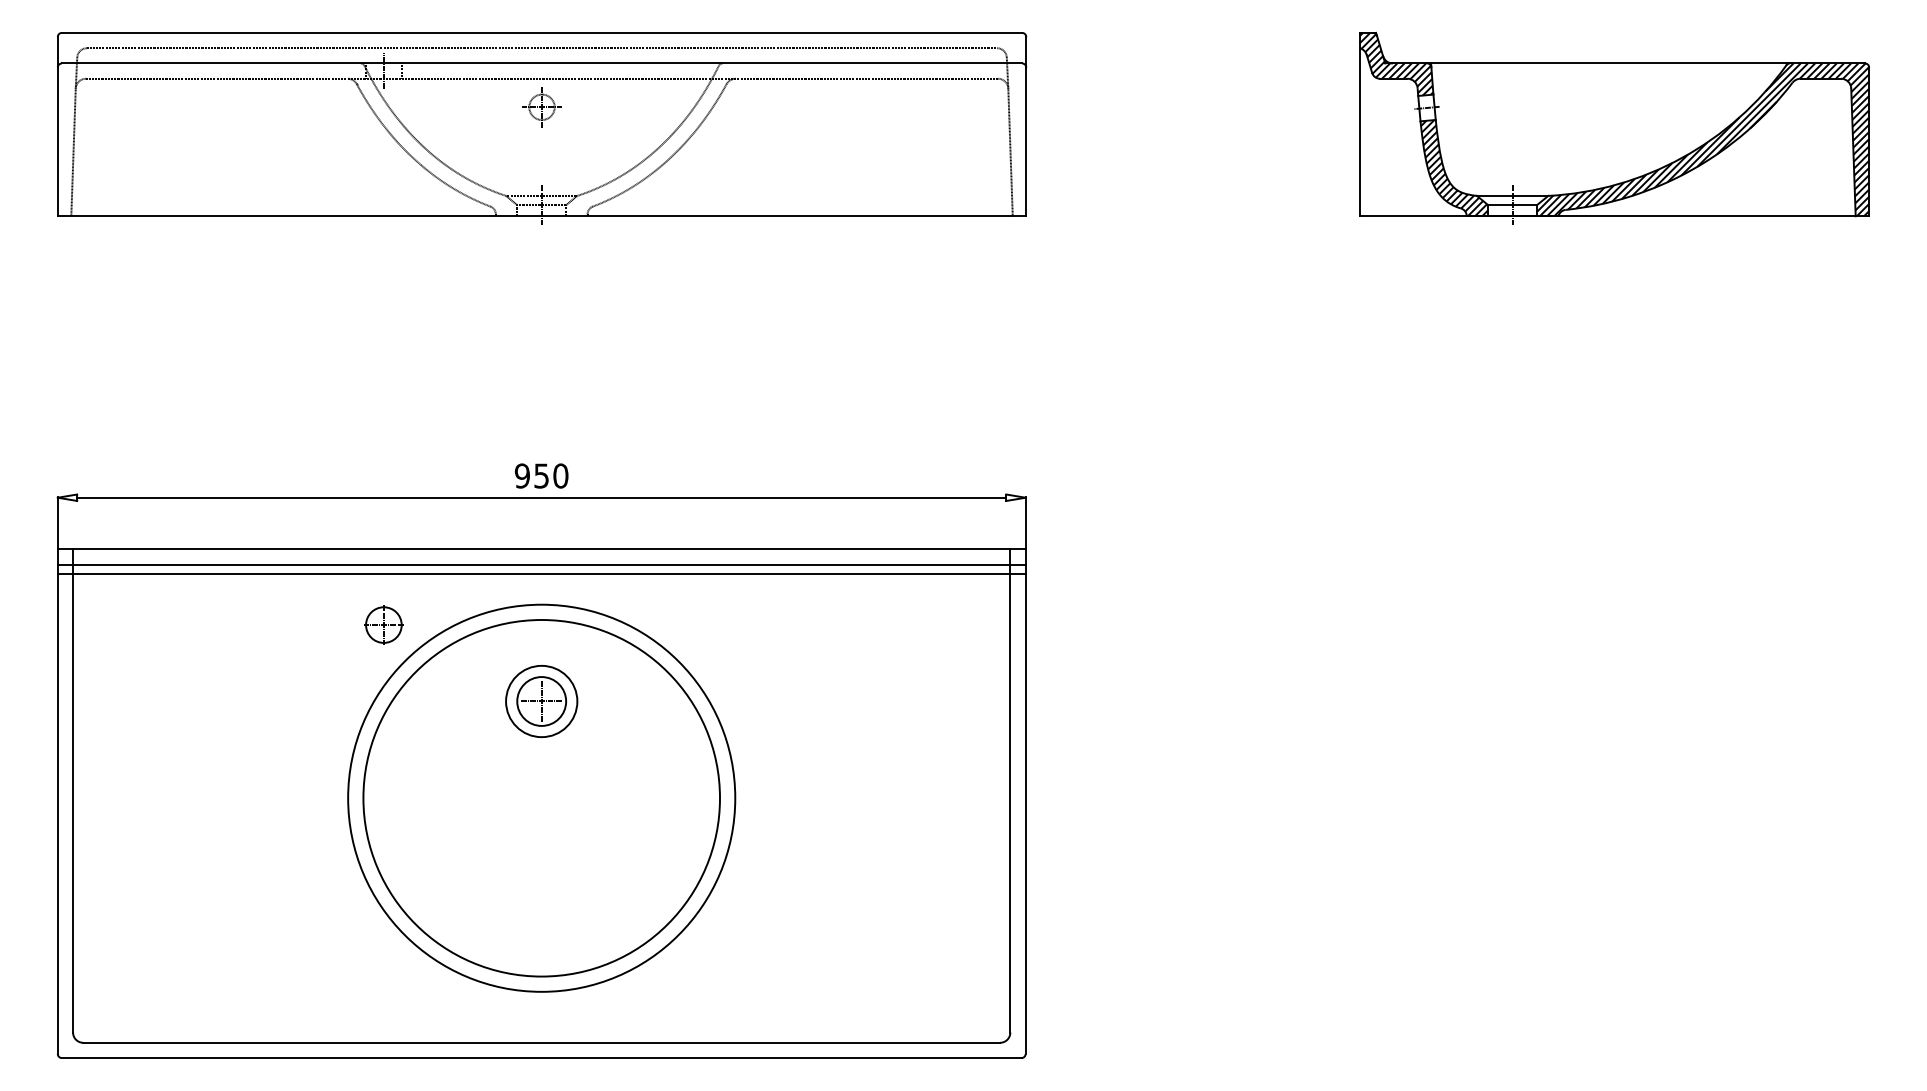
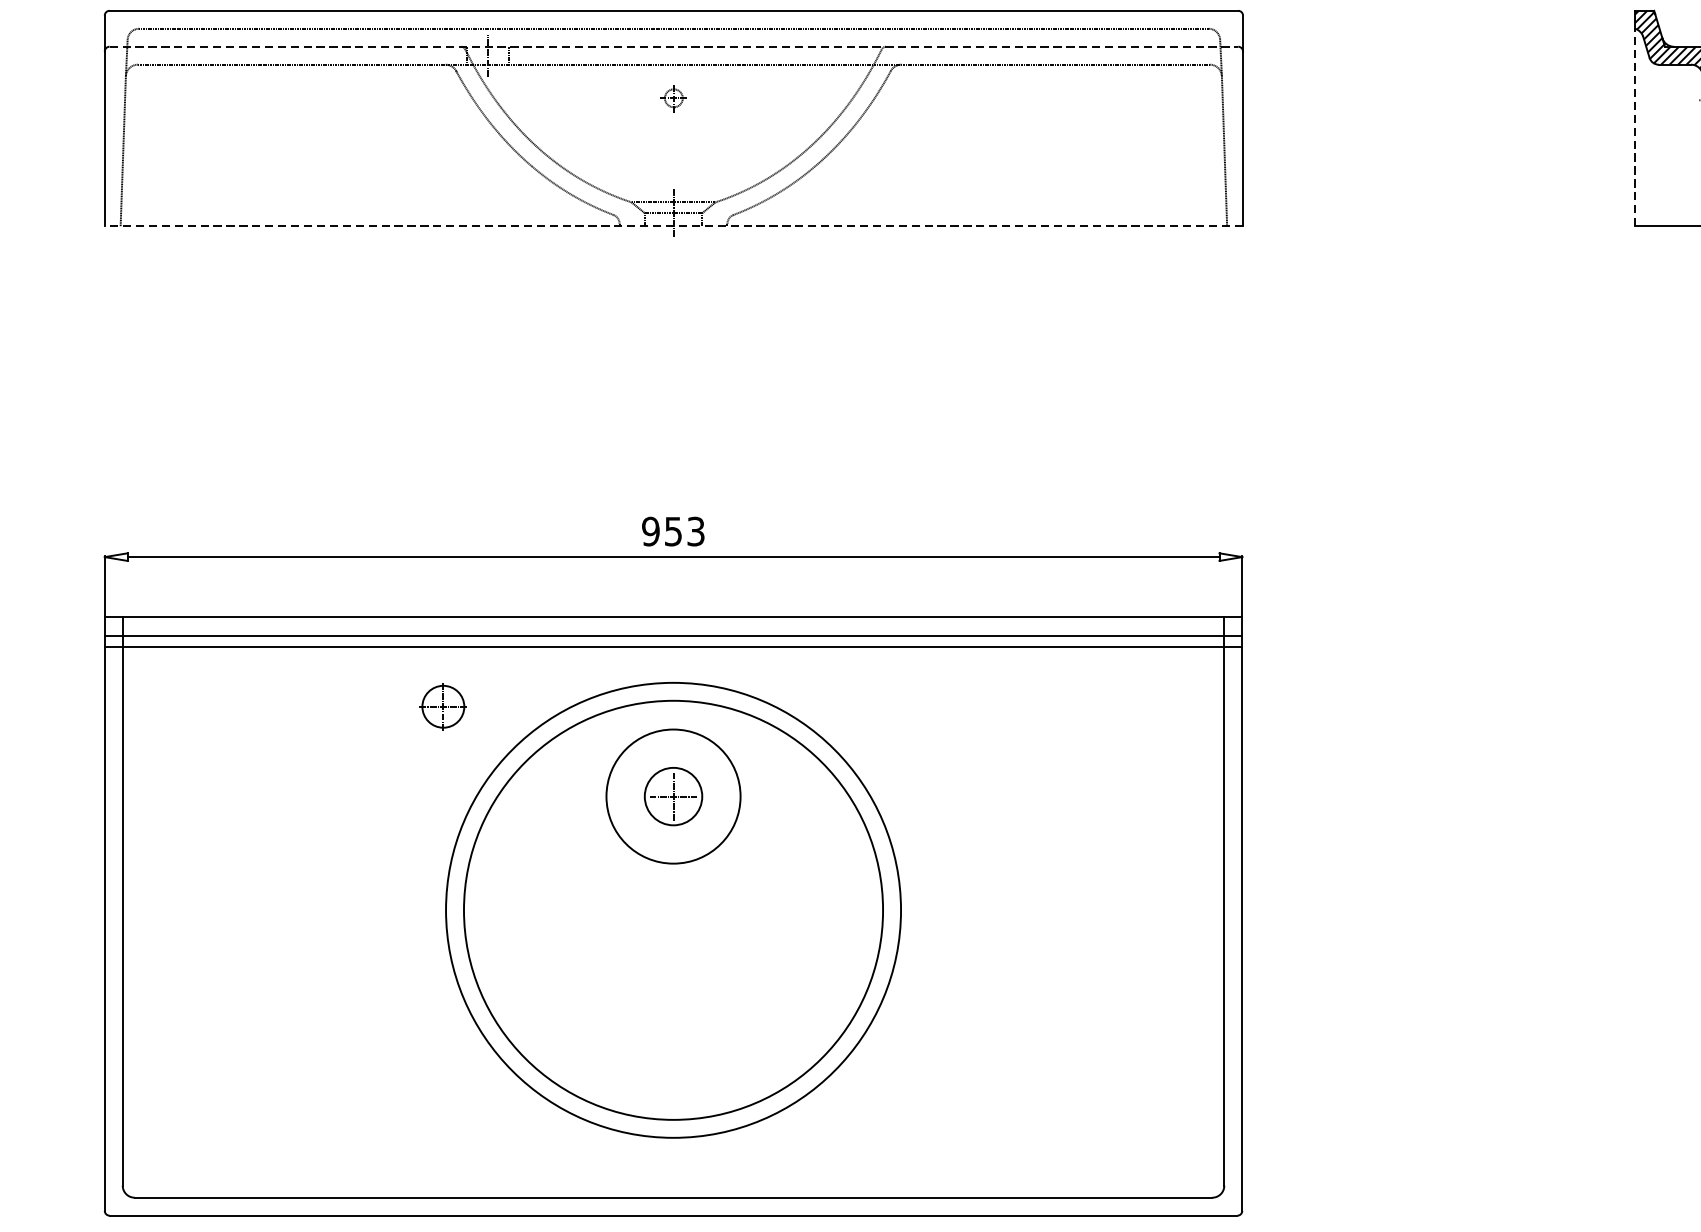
line: (542, 63) -> (674, 46), solid -> dashed
part: (541, 107) -> (673, 98), size x0.6
line: (1359, 131) -> (1634, 126), solid -> dashed
line: (541, 216) -> (673, 226), solid -> dashed
text: (560, 475) -> (695, 530), 950 -> 953
part: (383, 624) -> (442, 706), moved
circle: (541, 701) -> (673, 796), size x1.6

